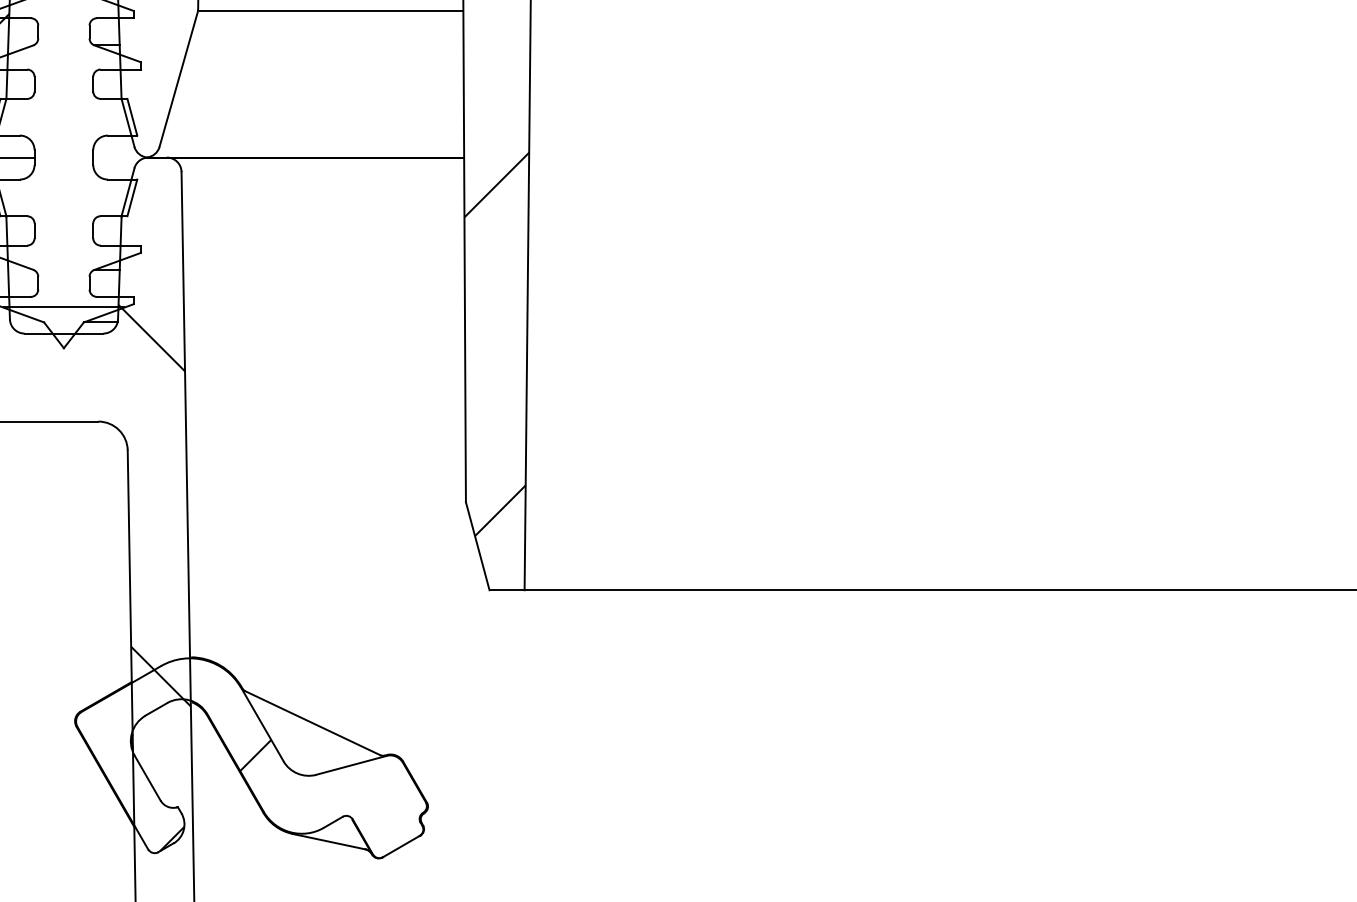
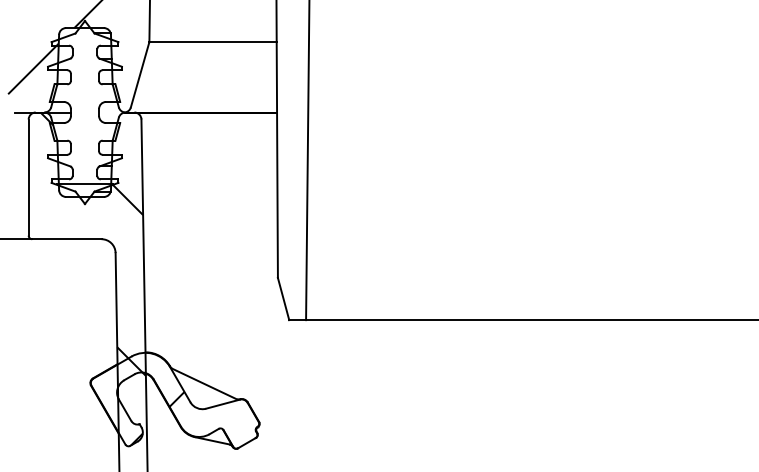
hatch: (496, 345) -> (292, 202), removed

